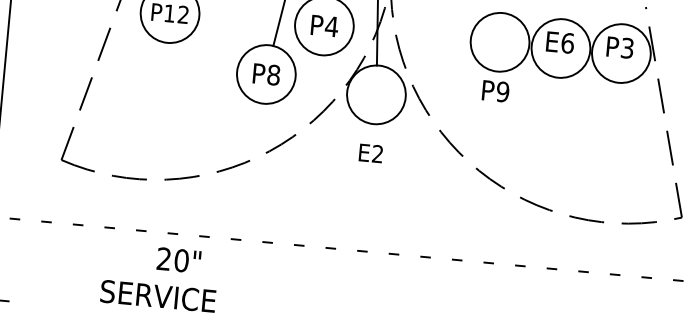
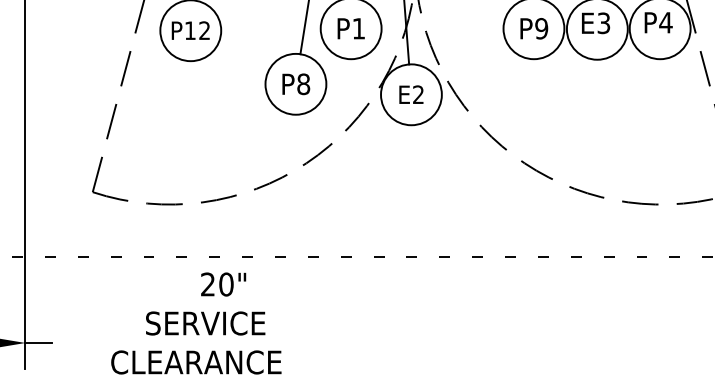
text: (331, 26) -> (358, 28), P4 -> P1
text: (567, 43) -> (603, 23), E6 -> E3
text: (627, 48) -> (665, 22), P3 -> P4
text: (496, 91) -> (534, 28), moved
text: (371, 153) -> (411, 94), moved

